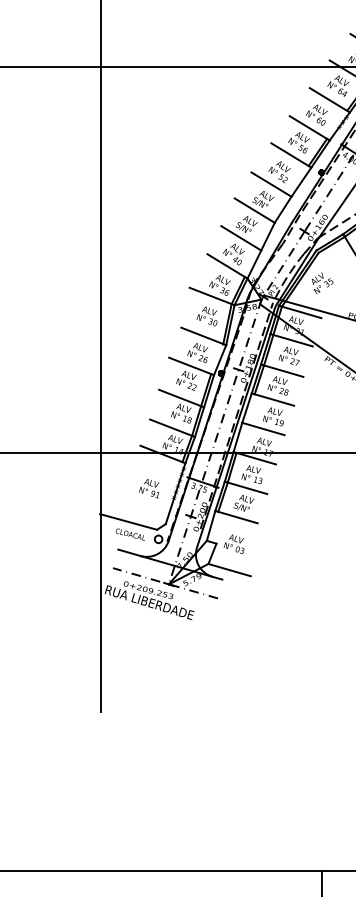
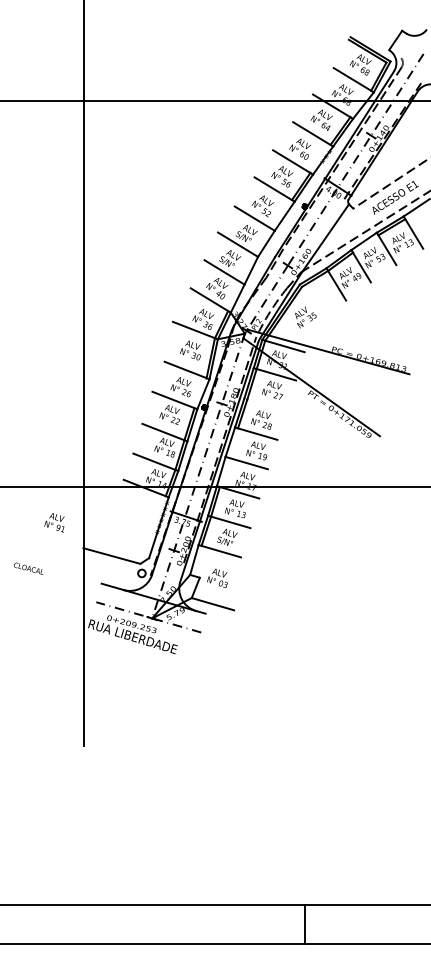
line: (282, 370) -> (265, 404), removed
text: (149, 488) -> (54, 522), moved
text: (130, 534) -> (28, 568), moved

